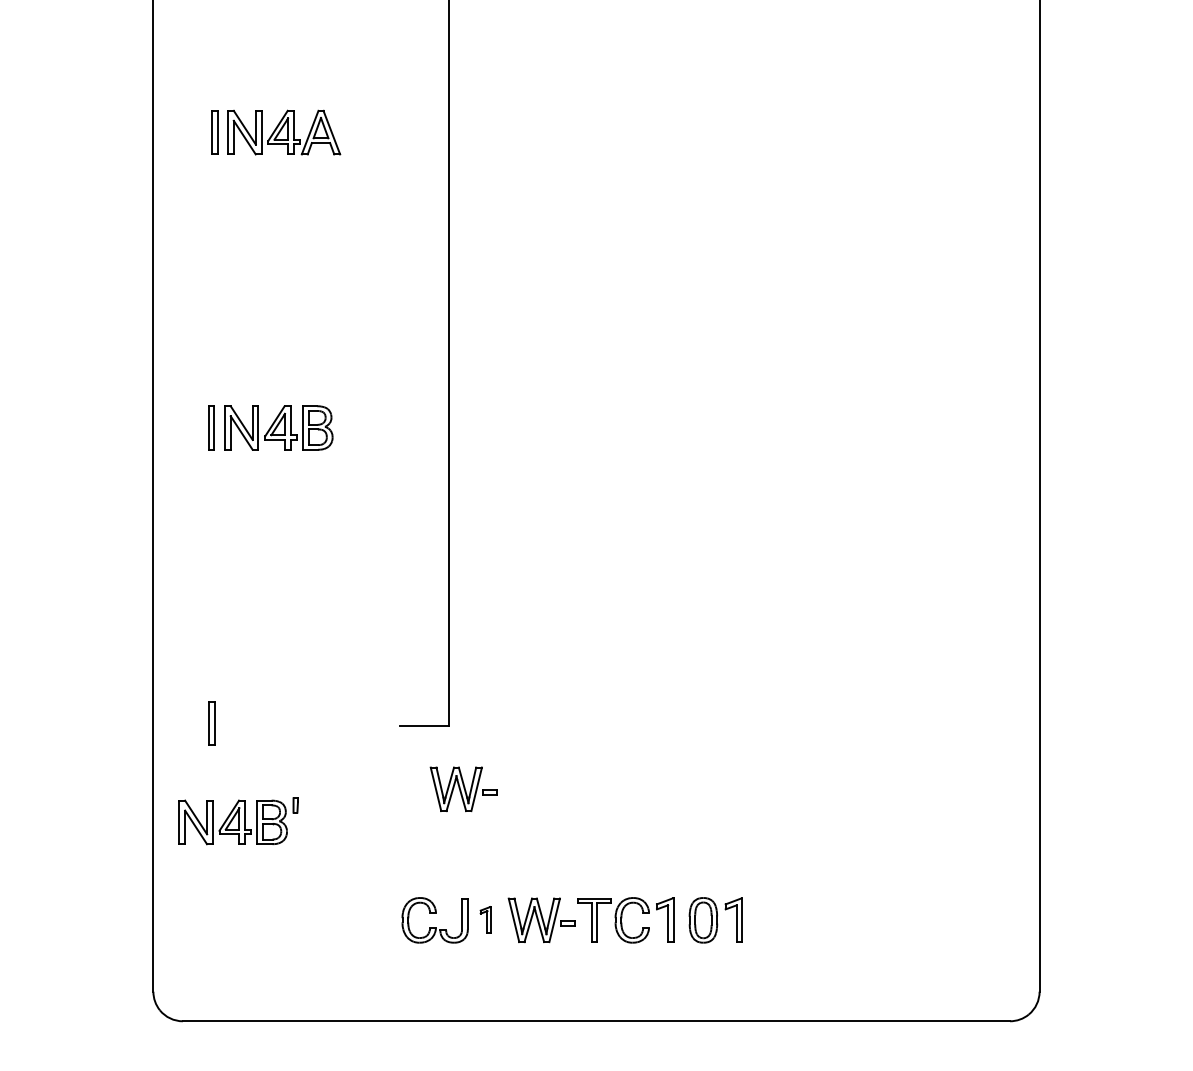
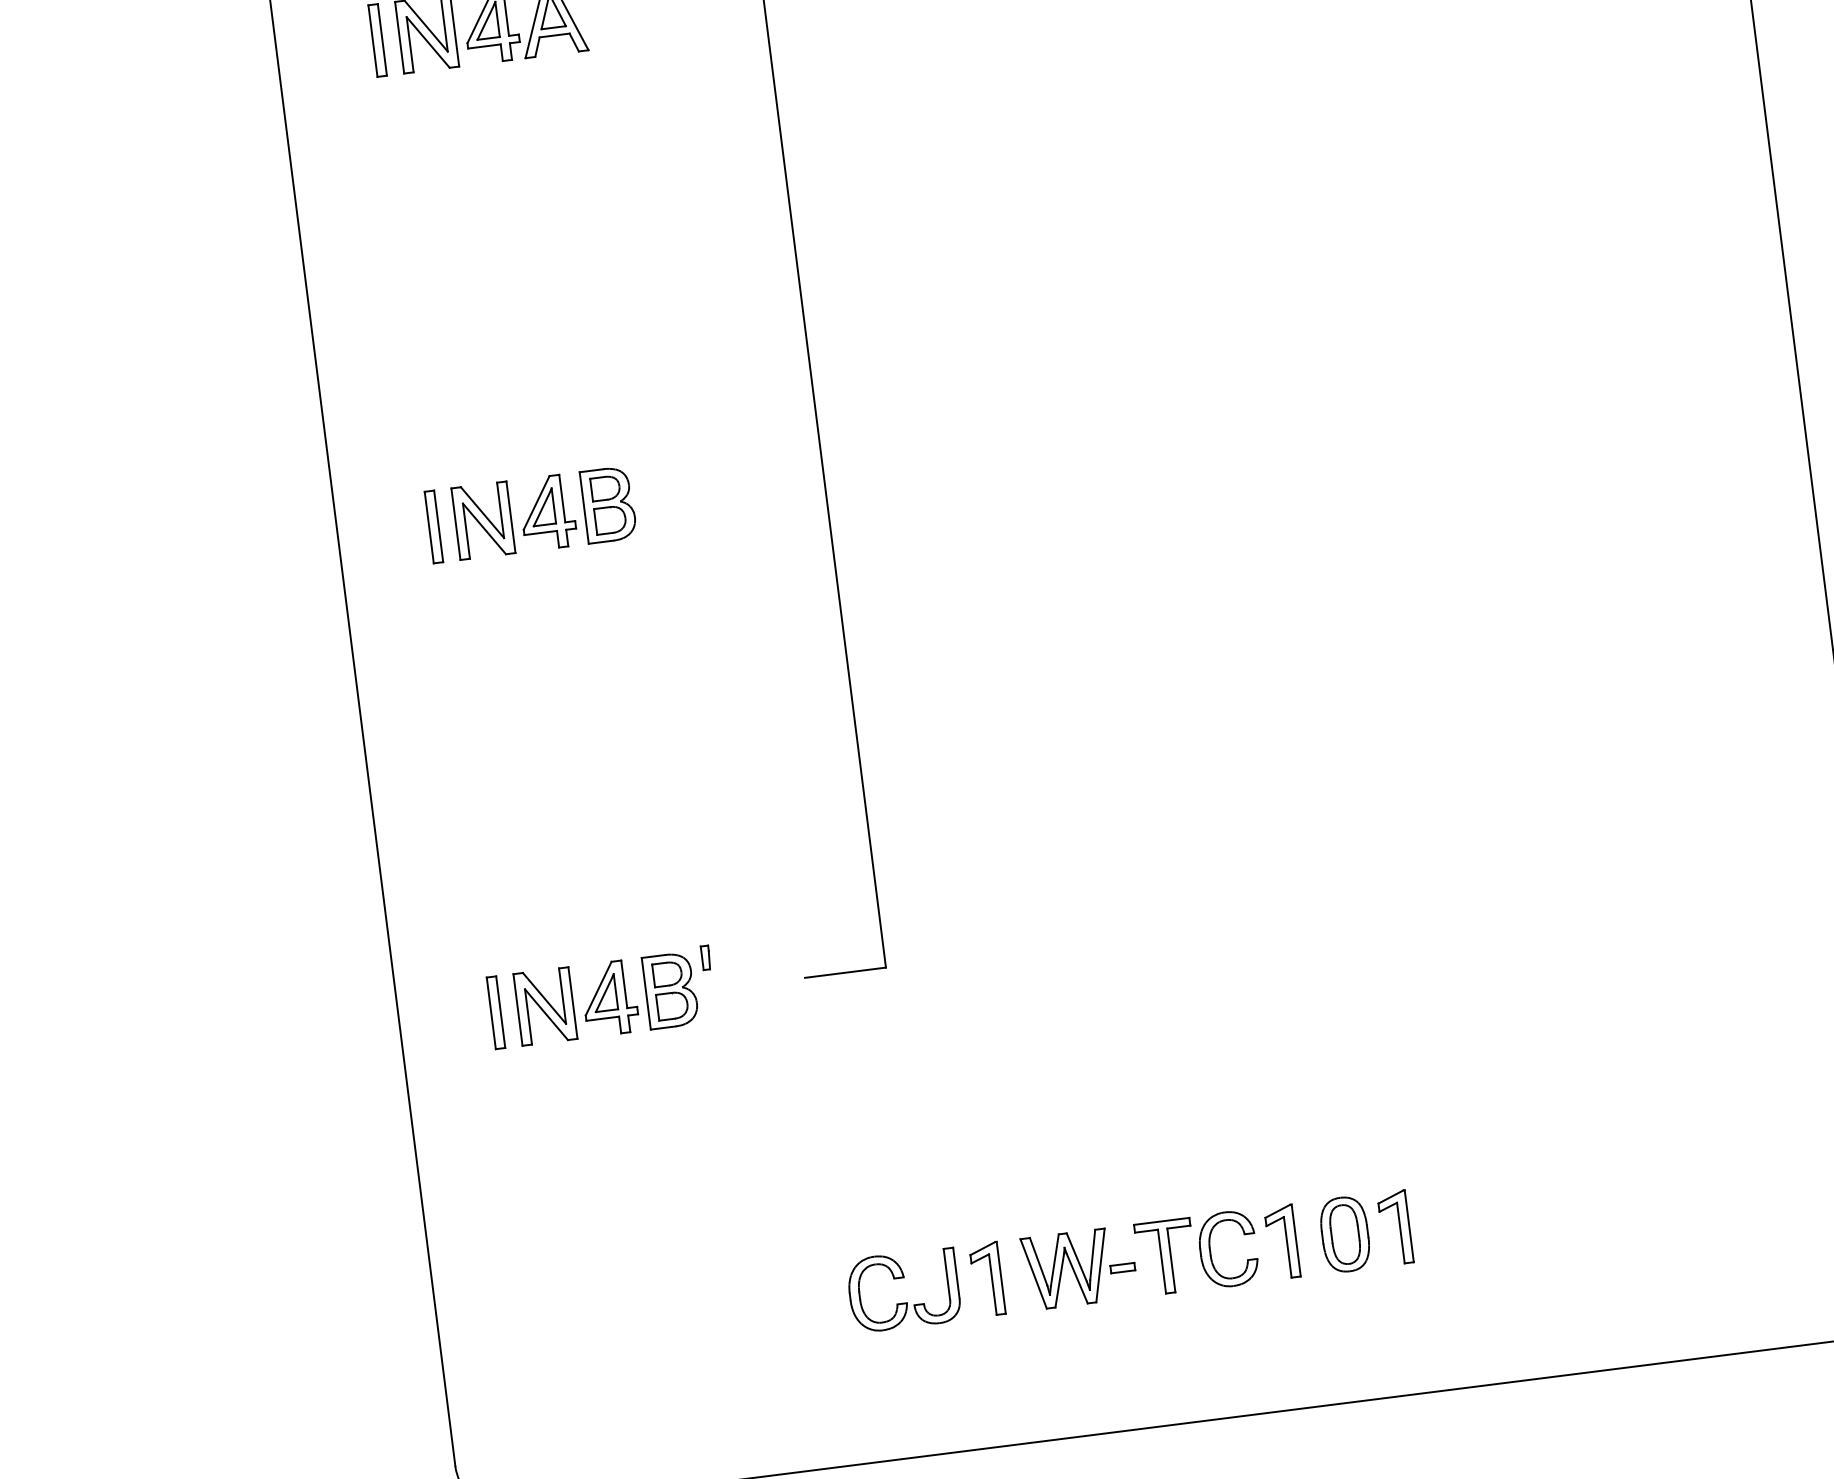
part: (463, 789) -> (923, 1069), removed
part: (238, 821) -> (615, 996), moved
part: (485, 919) -> (986, 1278), size x1.67

